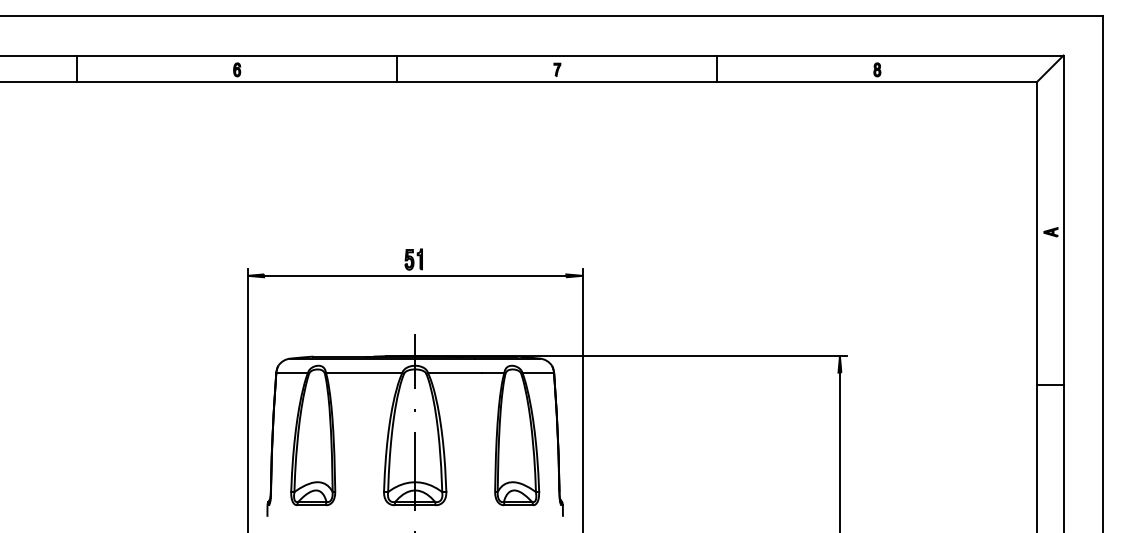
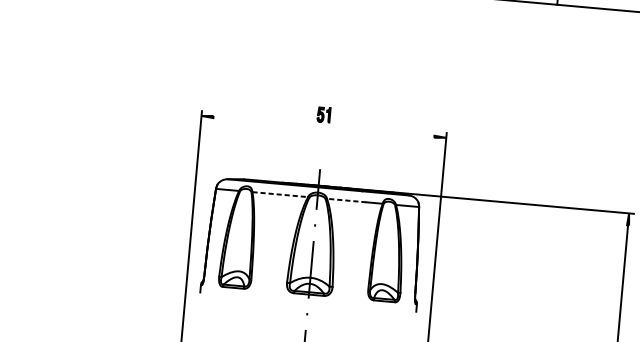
line: (415, 275) -> (324, 126), removed
line: (364, 373) -> (280, 194), solid -> dashed
line: (455, 373) -> (347, 200), solid -> dashed

